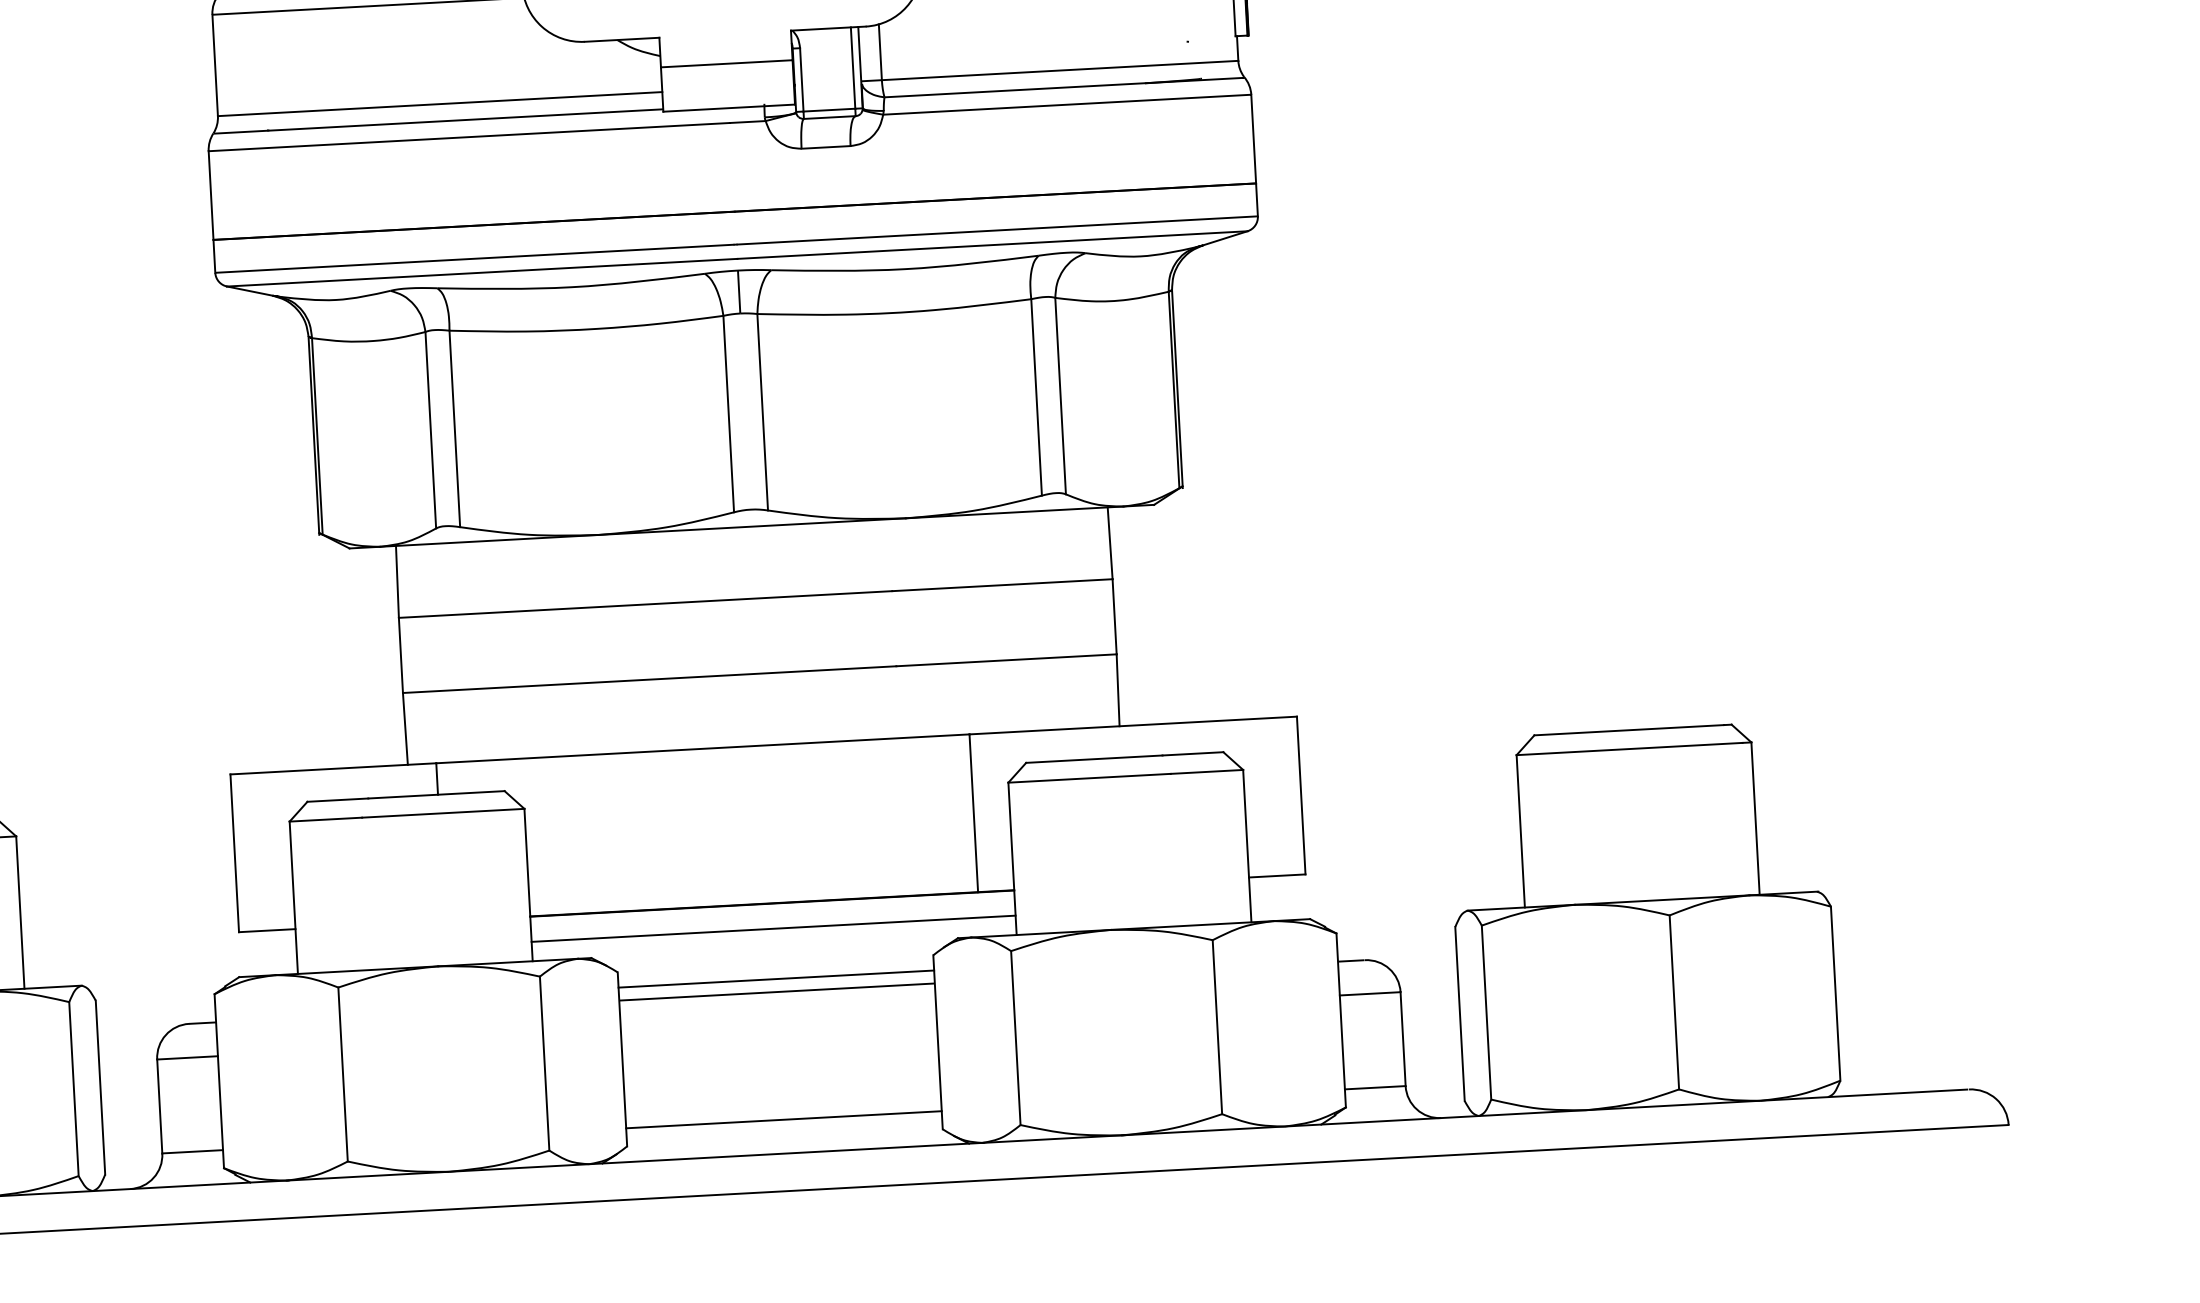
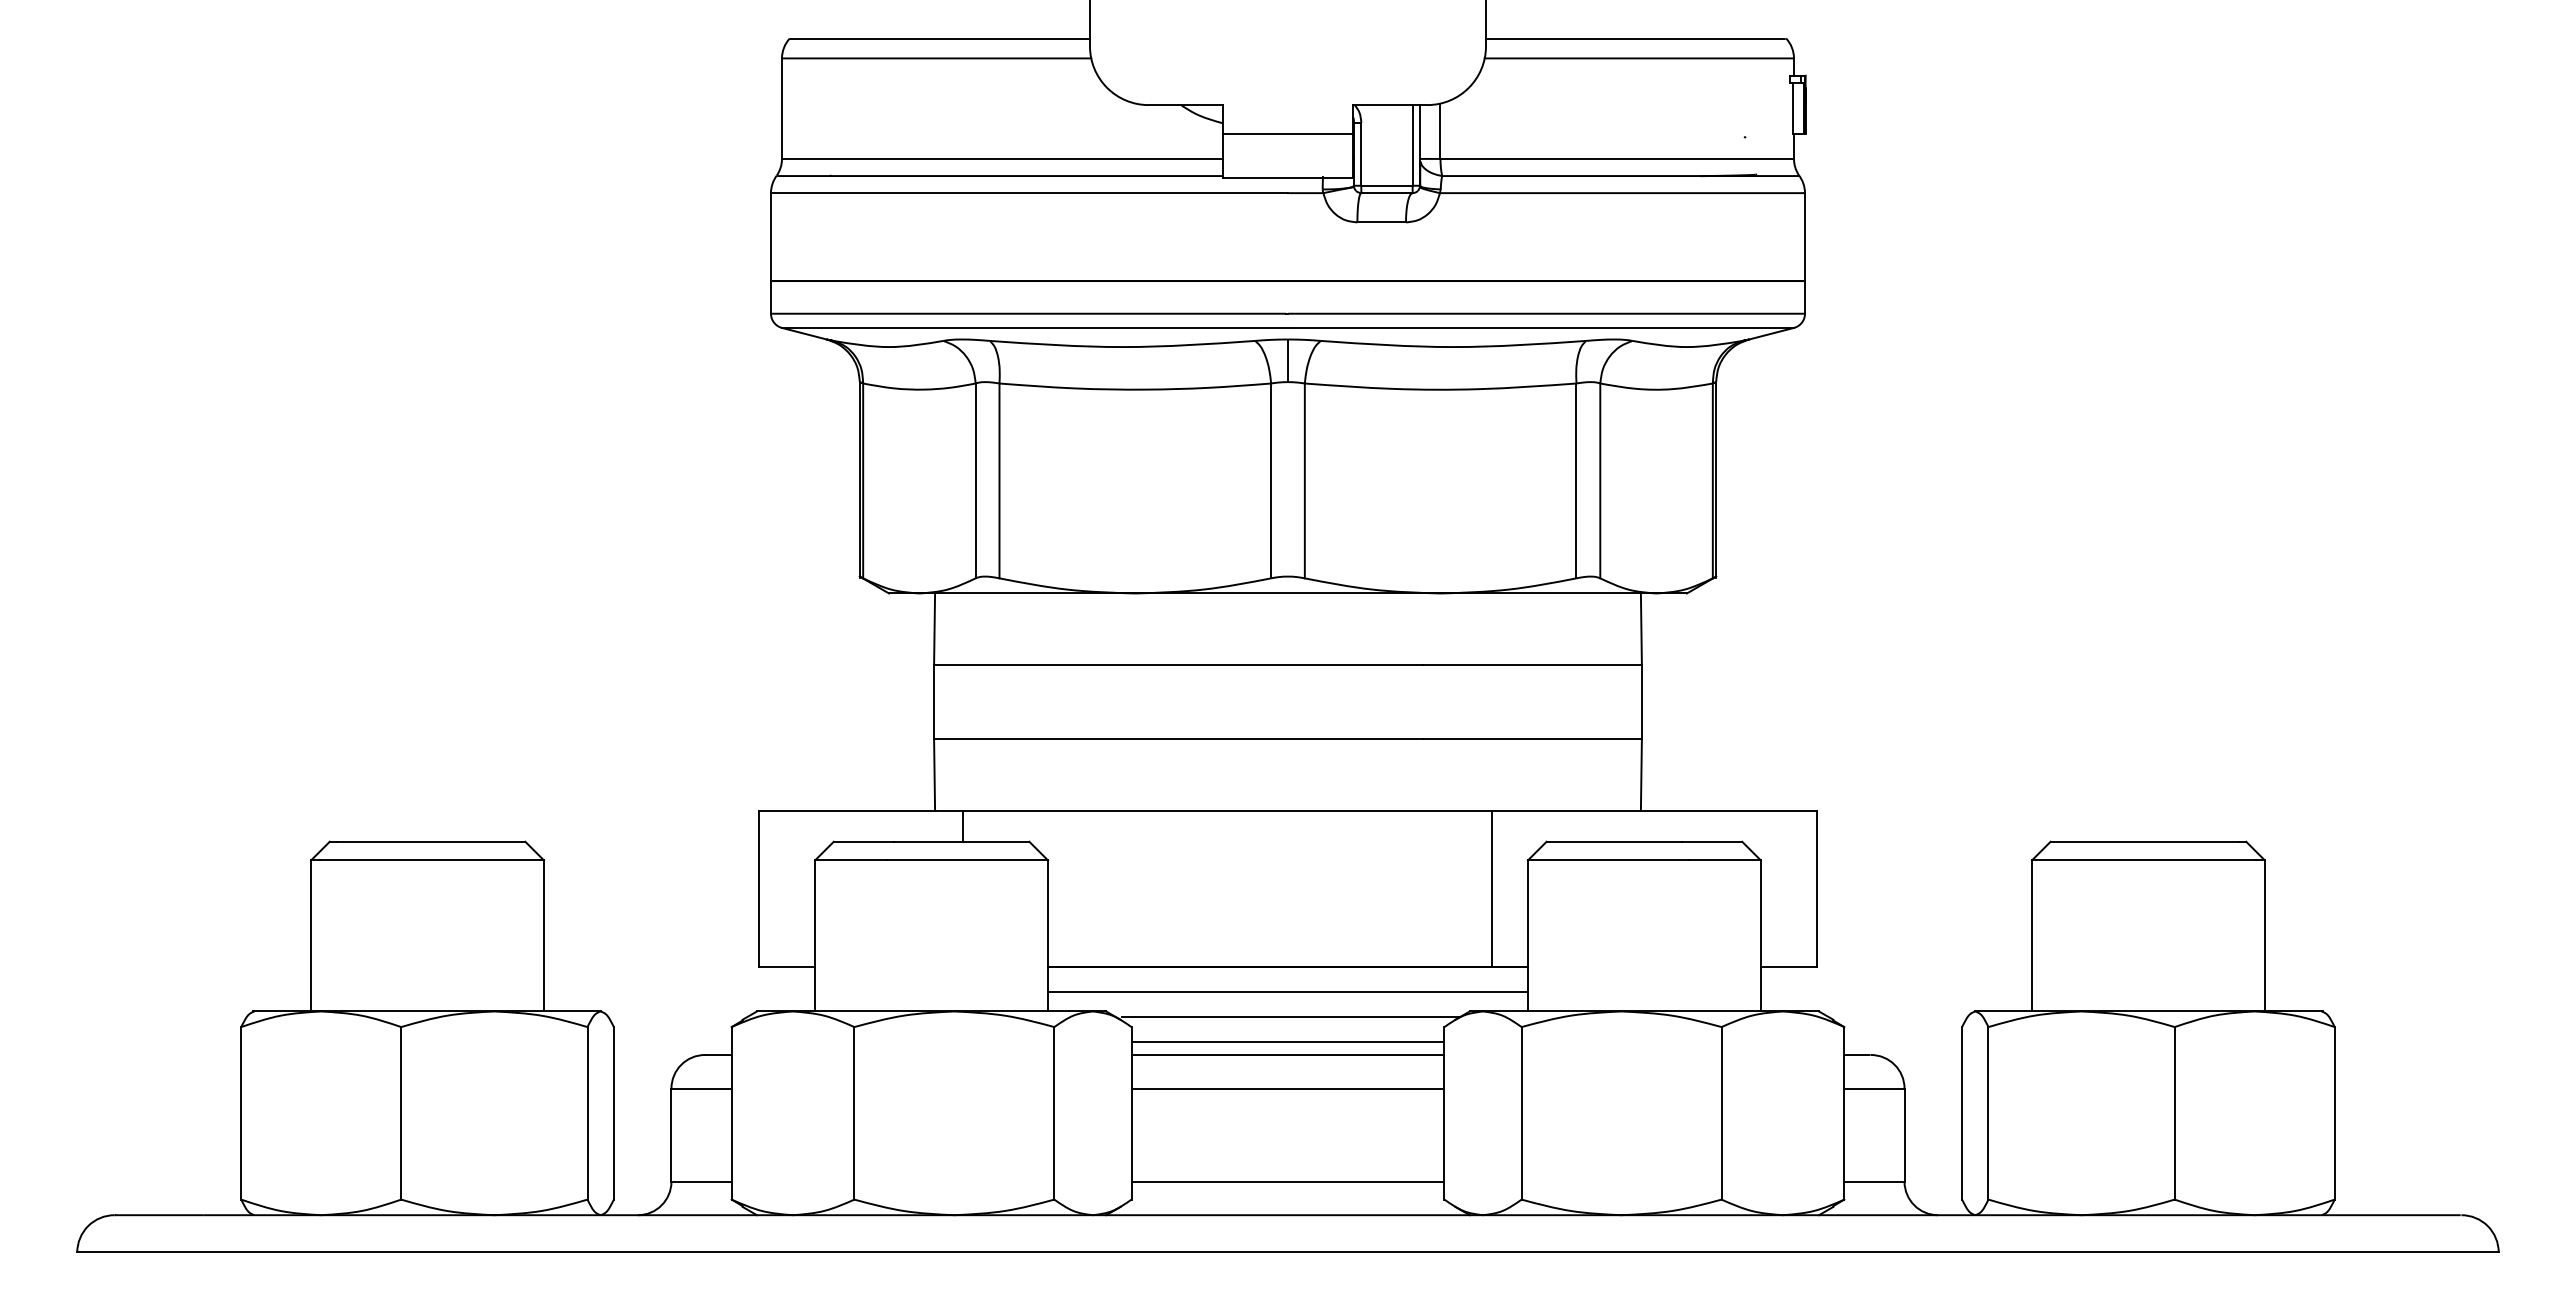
line: (777, 954) -> (1290, 1017), added
line: (778, 1025) -> (1287, 1088), added

